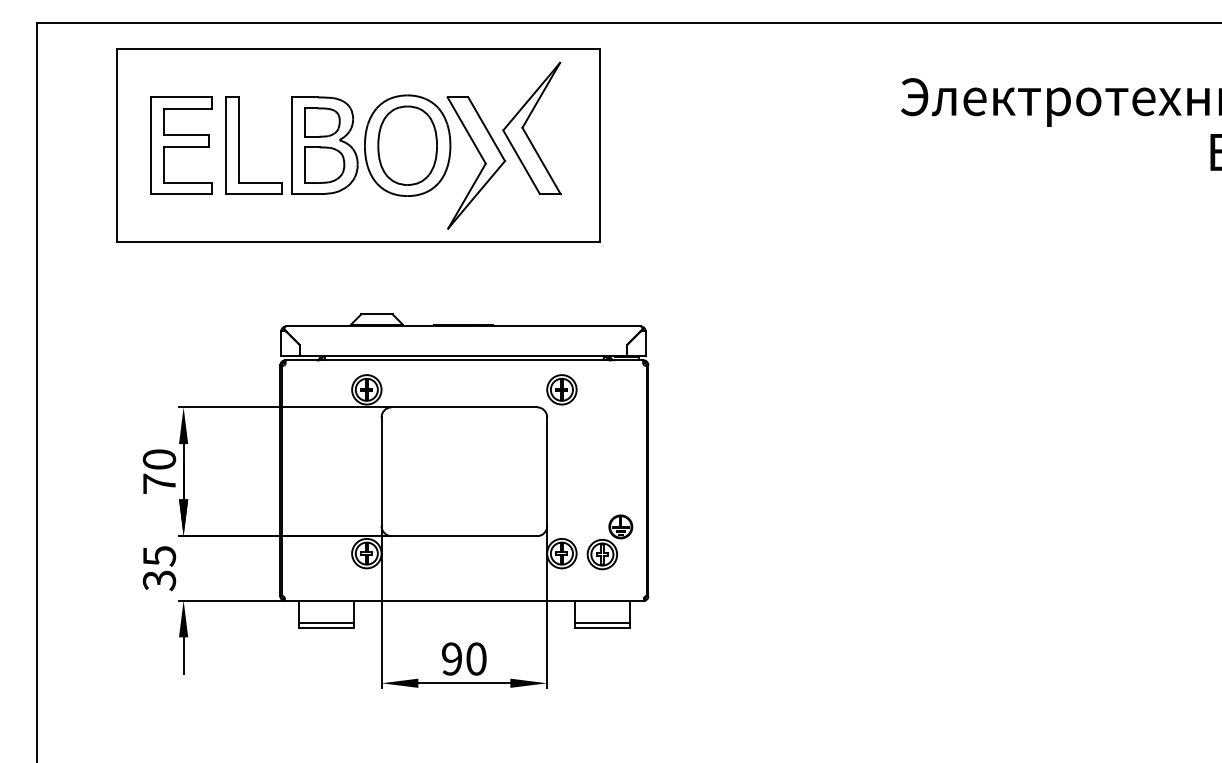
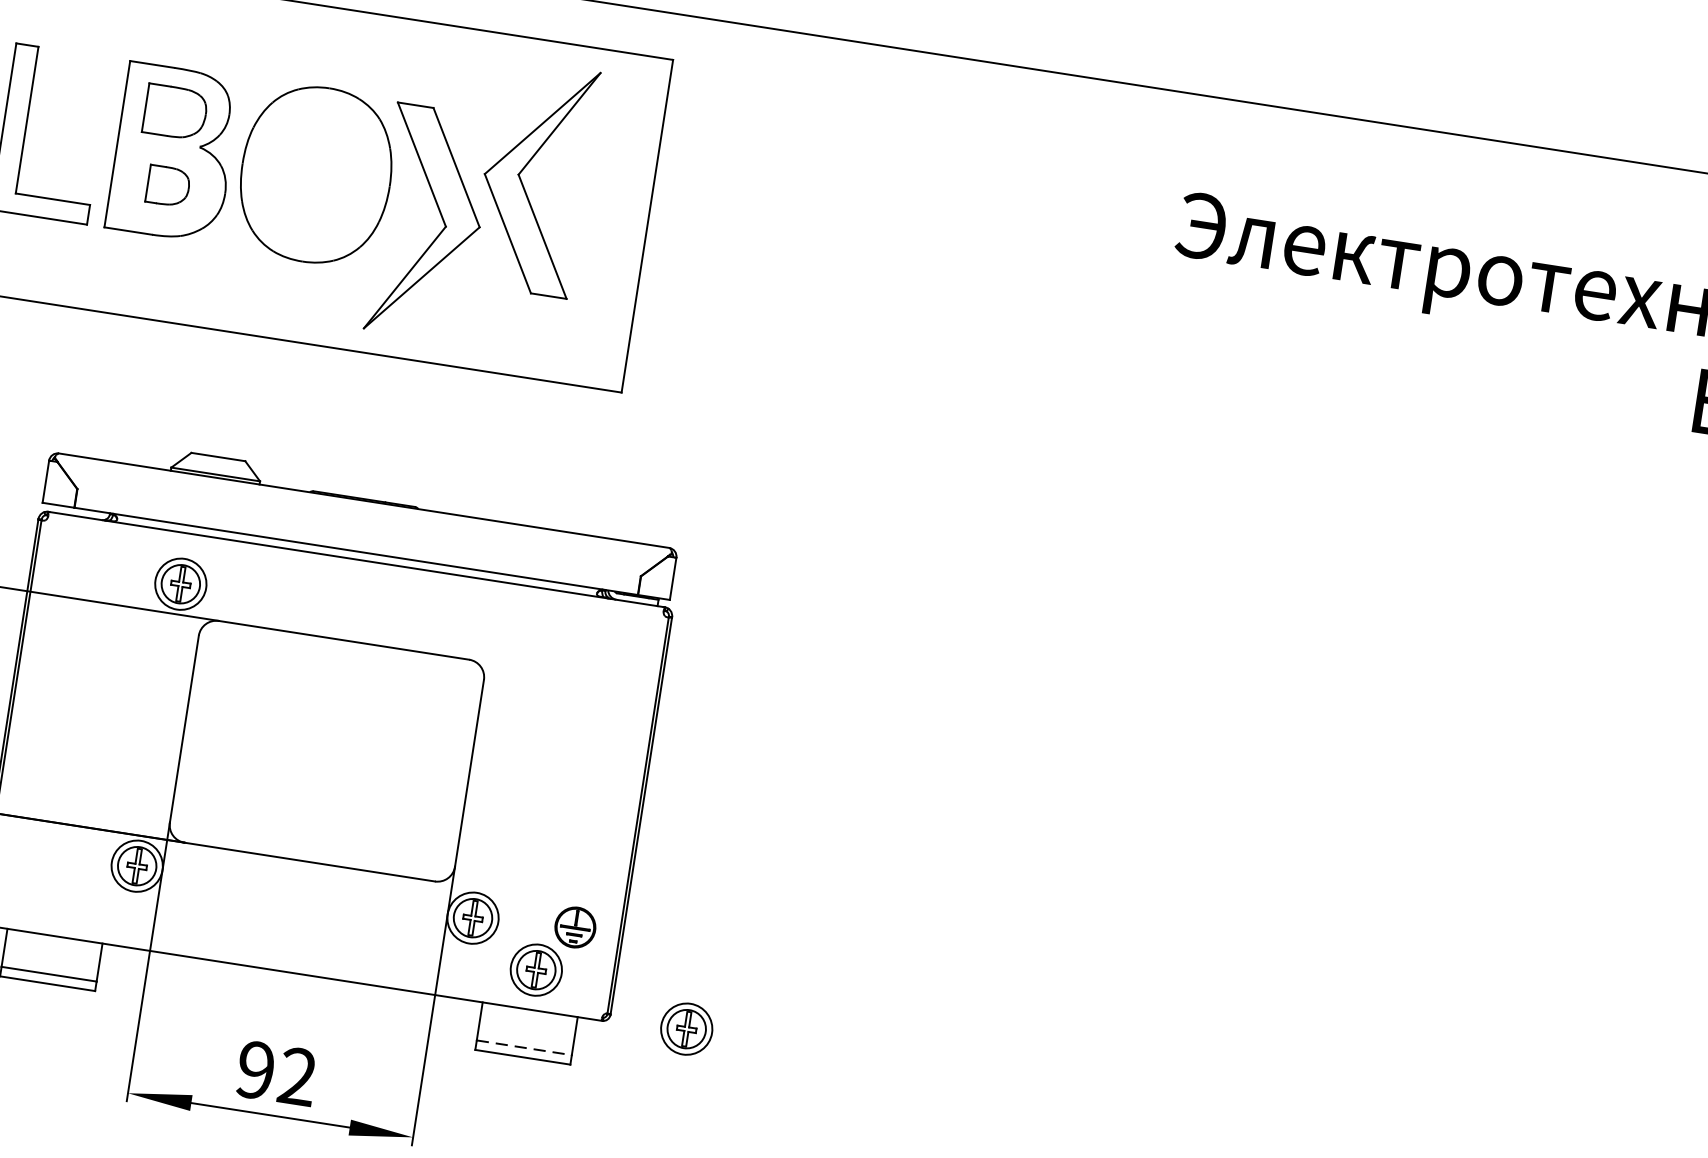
part: (407, 145) -> (315, 174), removed
part: (324, 164) -> (168, 185), size x0.6
part: (561, 389) -> (686, 1028), moved
part: (609, 542) -> (551, 951), moved
line: (602, 622) -> (524, 1047), solid -> dashed
text: (476, 658) -> (298, 1075), 90 -> 92

